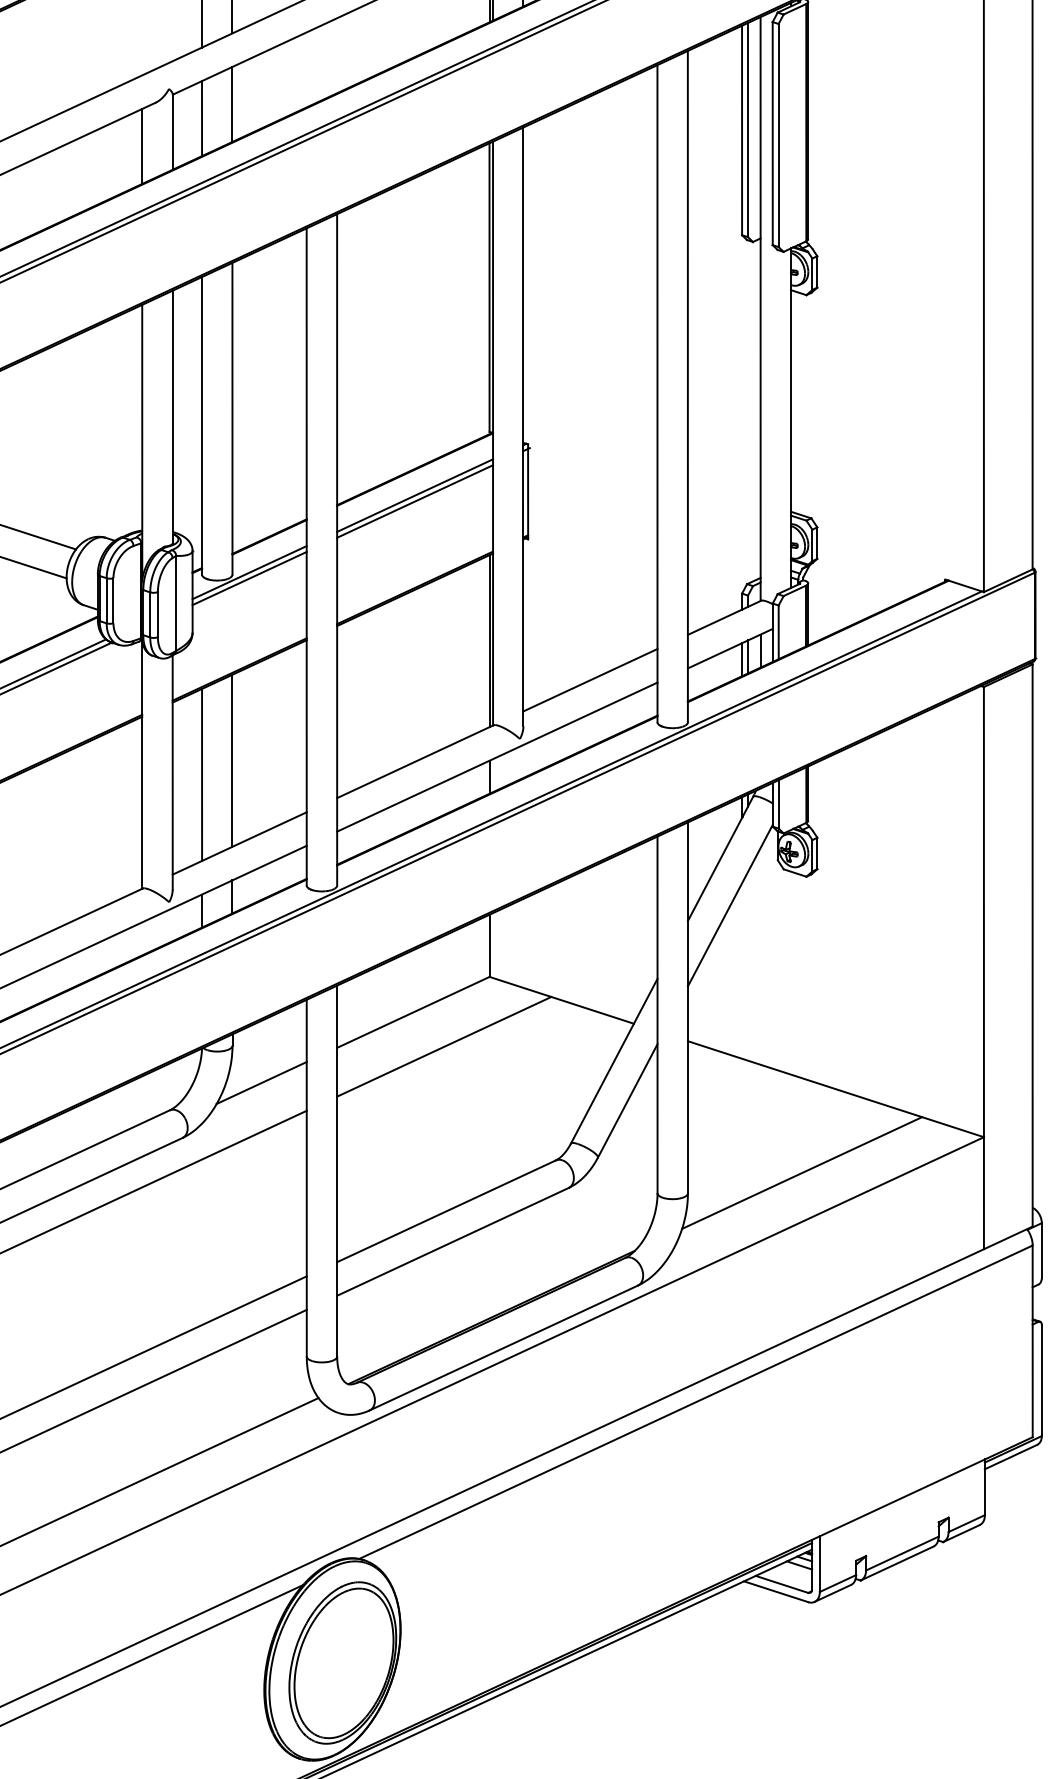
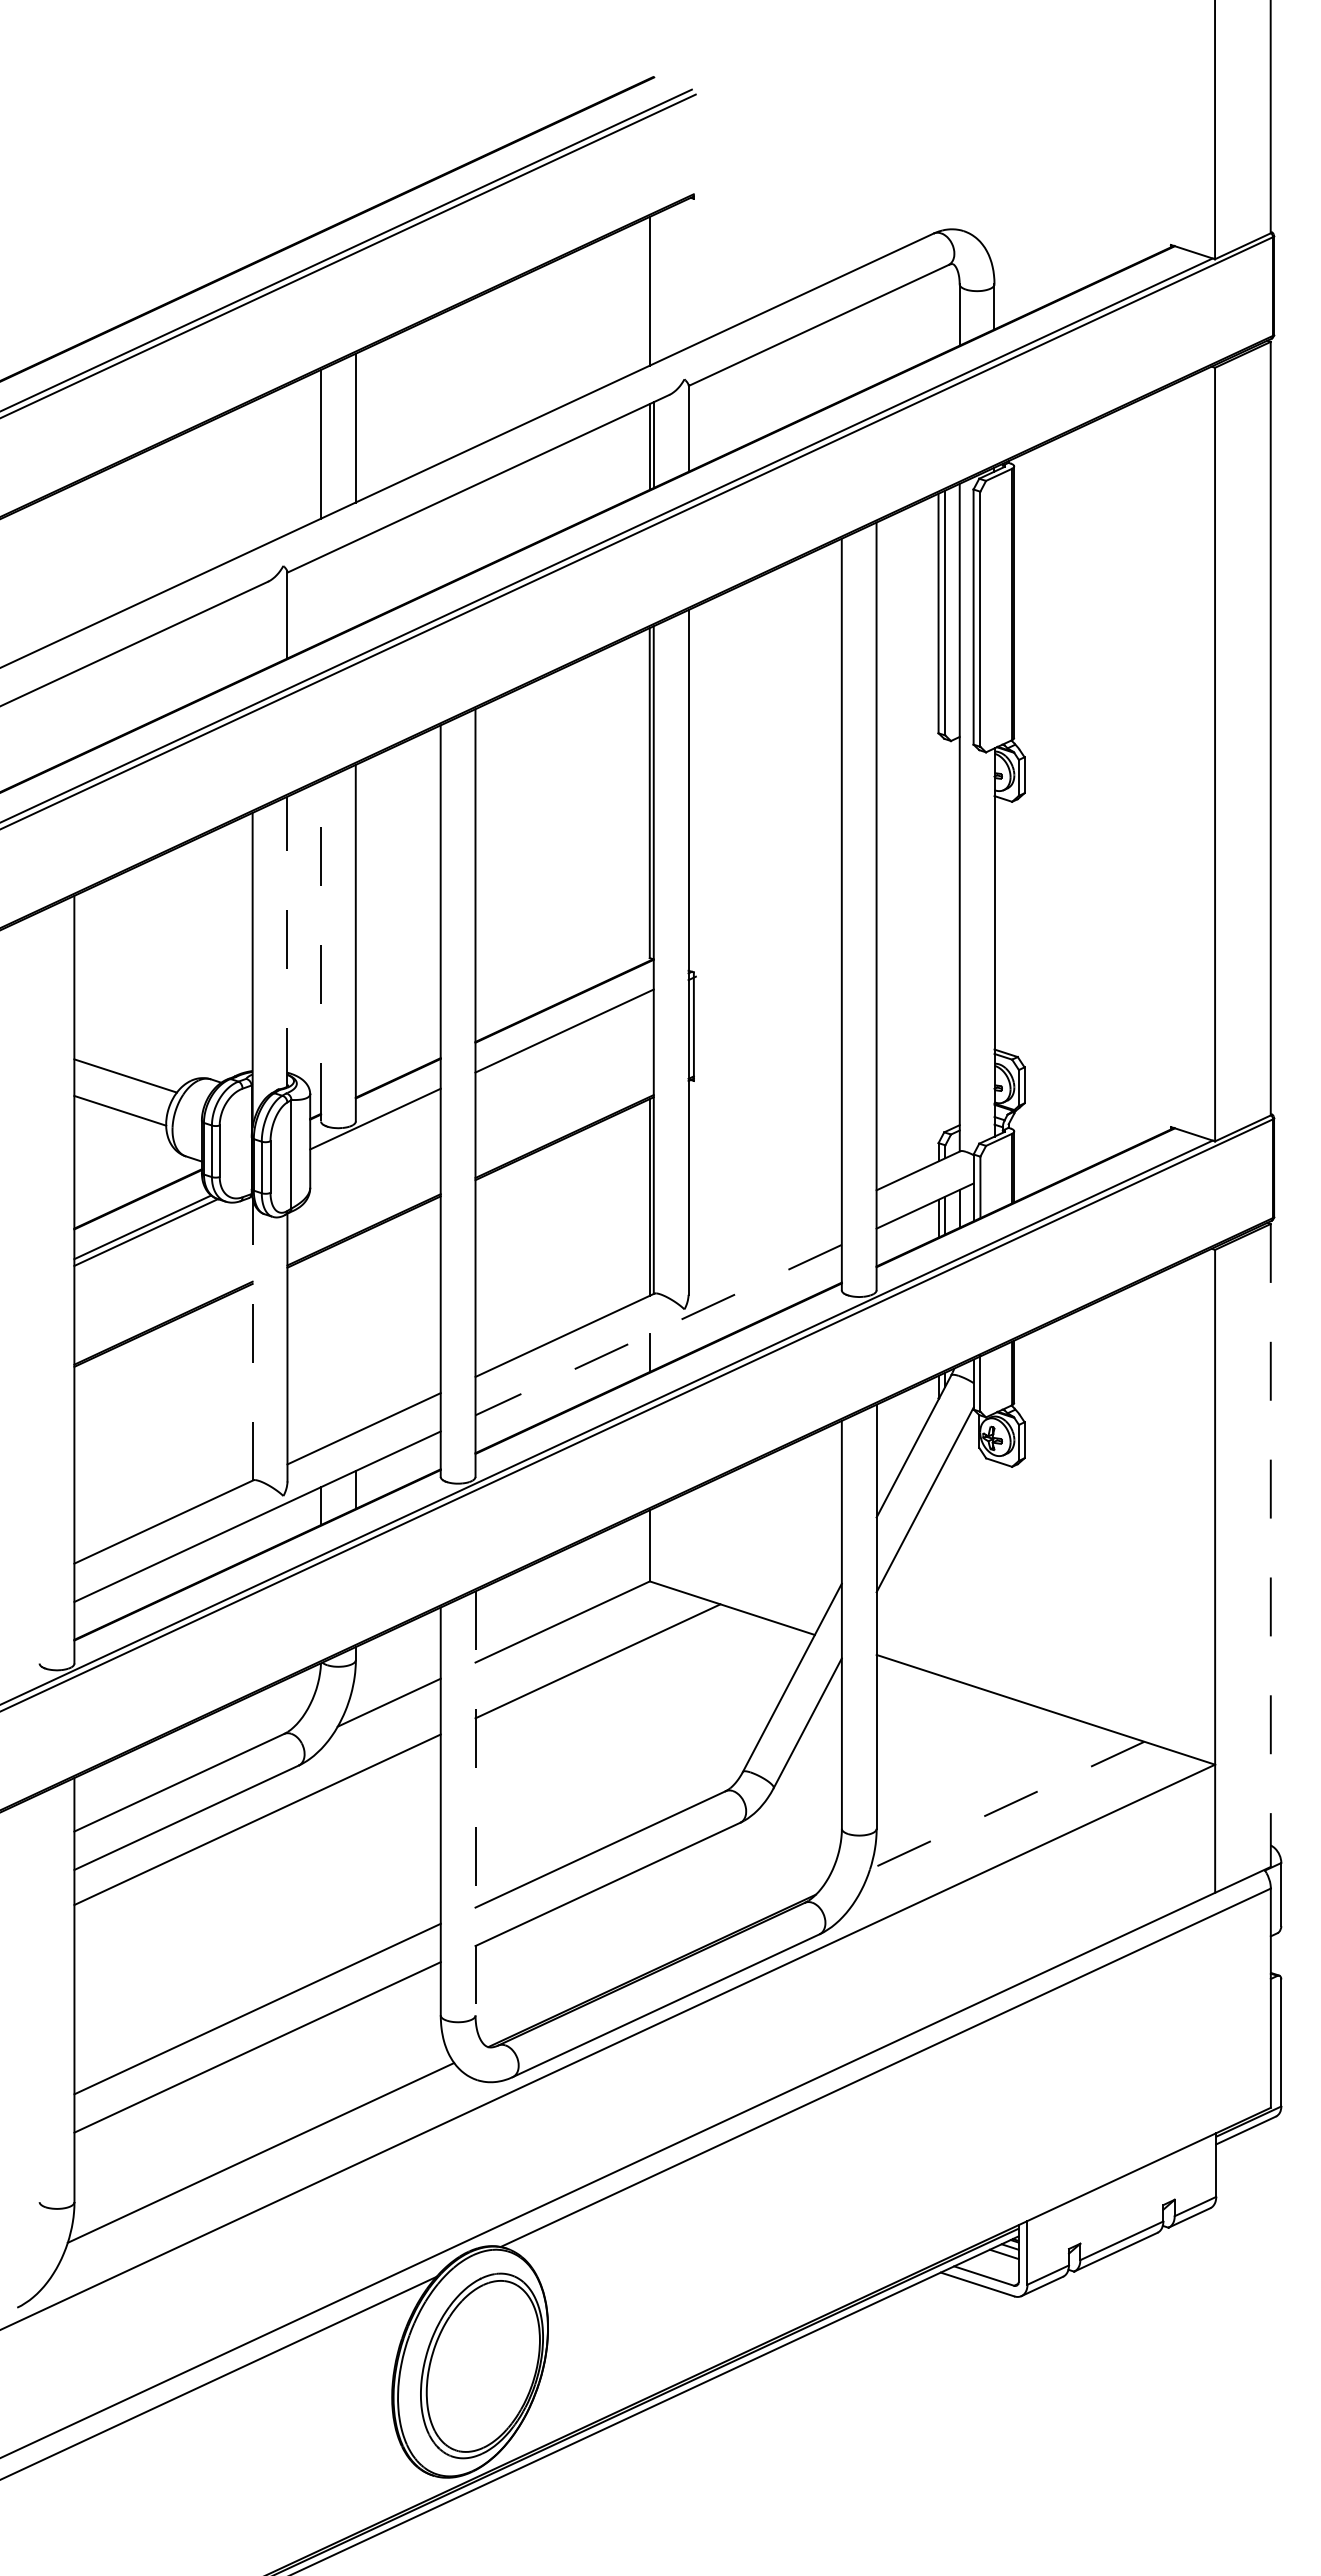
line: (232, 104) -> (355, 583), removed
line: (201, 118) -> (320, 599), removed
line: (142, 146) -> (252, 631), removed
line: (172, 417) -> (287, 941), solid -> dashed
line: (202, 425) -> (321, 950), solid -> dashed
line: (414, 501) -> (564, 1037), removed
line: (249, 578) -> (375, 1125), removed
line: (589, 679) -> (764, 1241), removed
line: (497, 757) -> (658, 1330), solid -> dashed
line: (232, 760) -> (355, 1333), removed
line: (142, 765) -> (252, 1339), solid -> dashed
line: (202, 774) -> (321, 1350), removed
line: (1032, 945) -> (1270, 1545), solid -> dashed
line: (337, 1171) -> (475, 1803), solid -> dashed
line: (801, 1172) -> (1006, 1805), solid -> dashed

